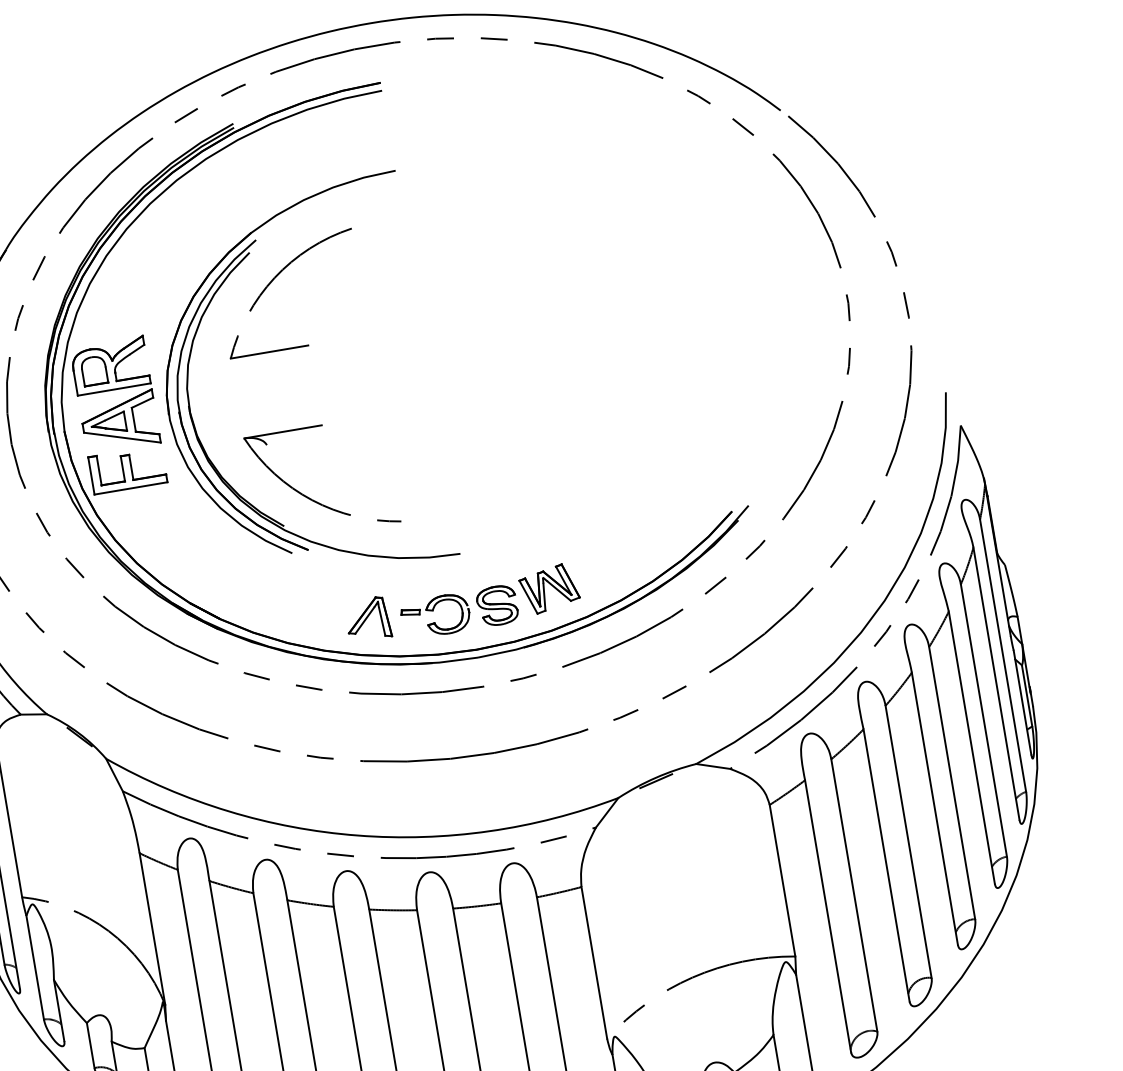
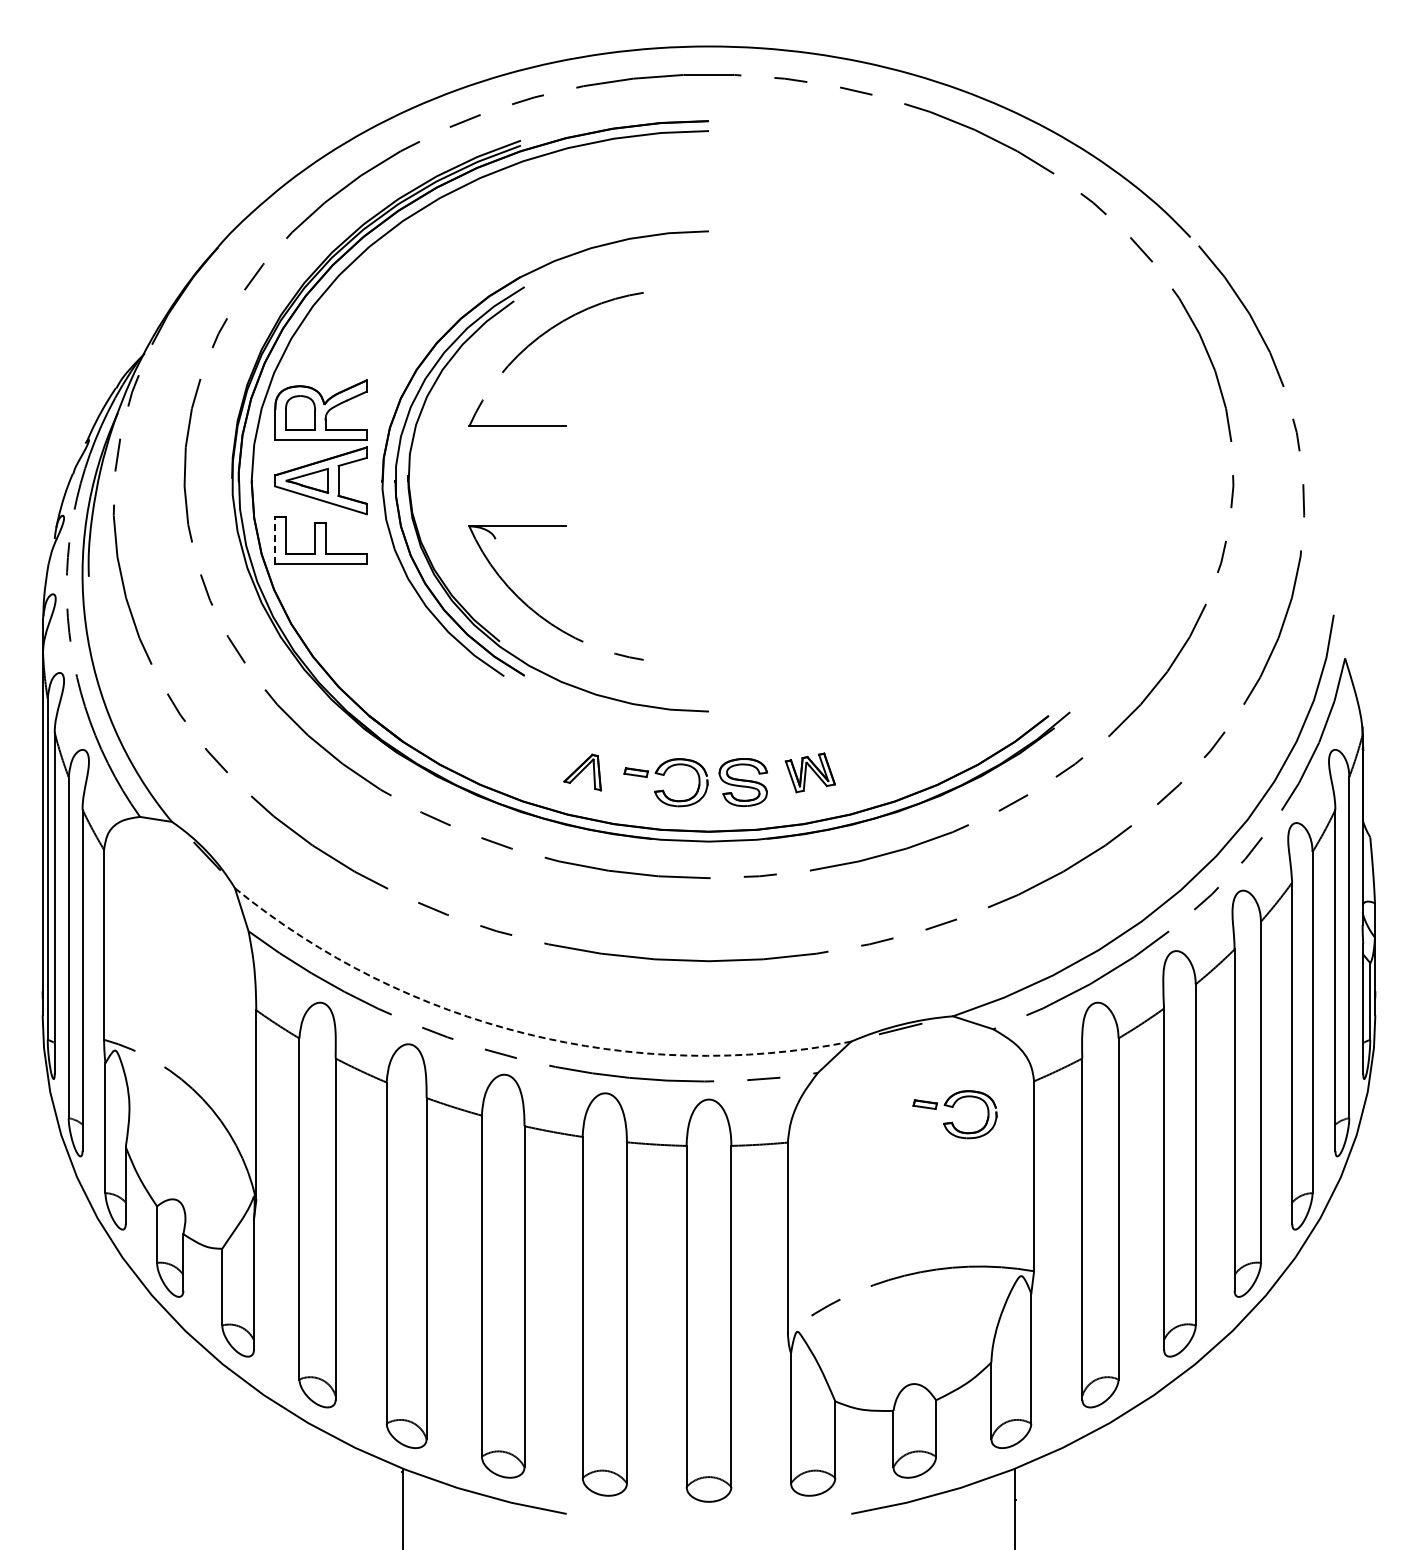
line: (91, 475) -> (275, 540), solid -> dashed
part: (549, 588) -> (810, 772), size x0.7
part: (367, 619) -> (582, 772), size x0.7
arc: (357, 835) -> (525, 1033), solid -> dashed
part: (708, 836) -> (953, 1107), added

